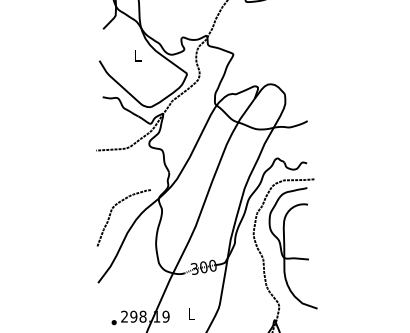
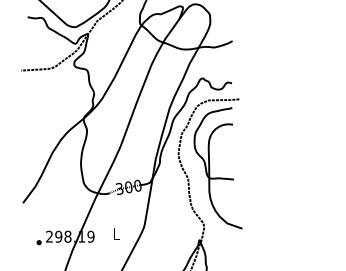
curve: (111, 214) -> (36, 134), removed

